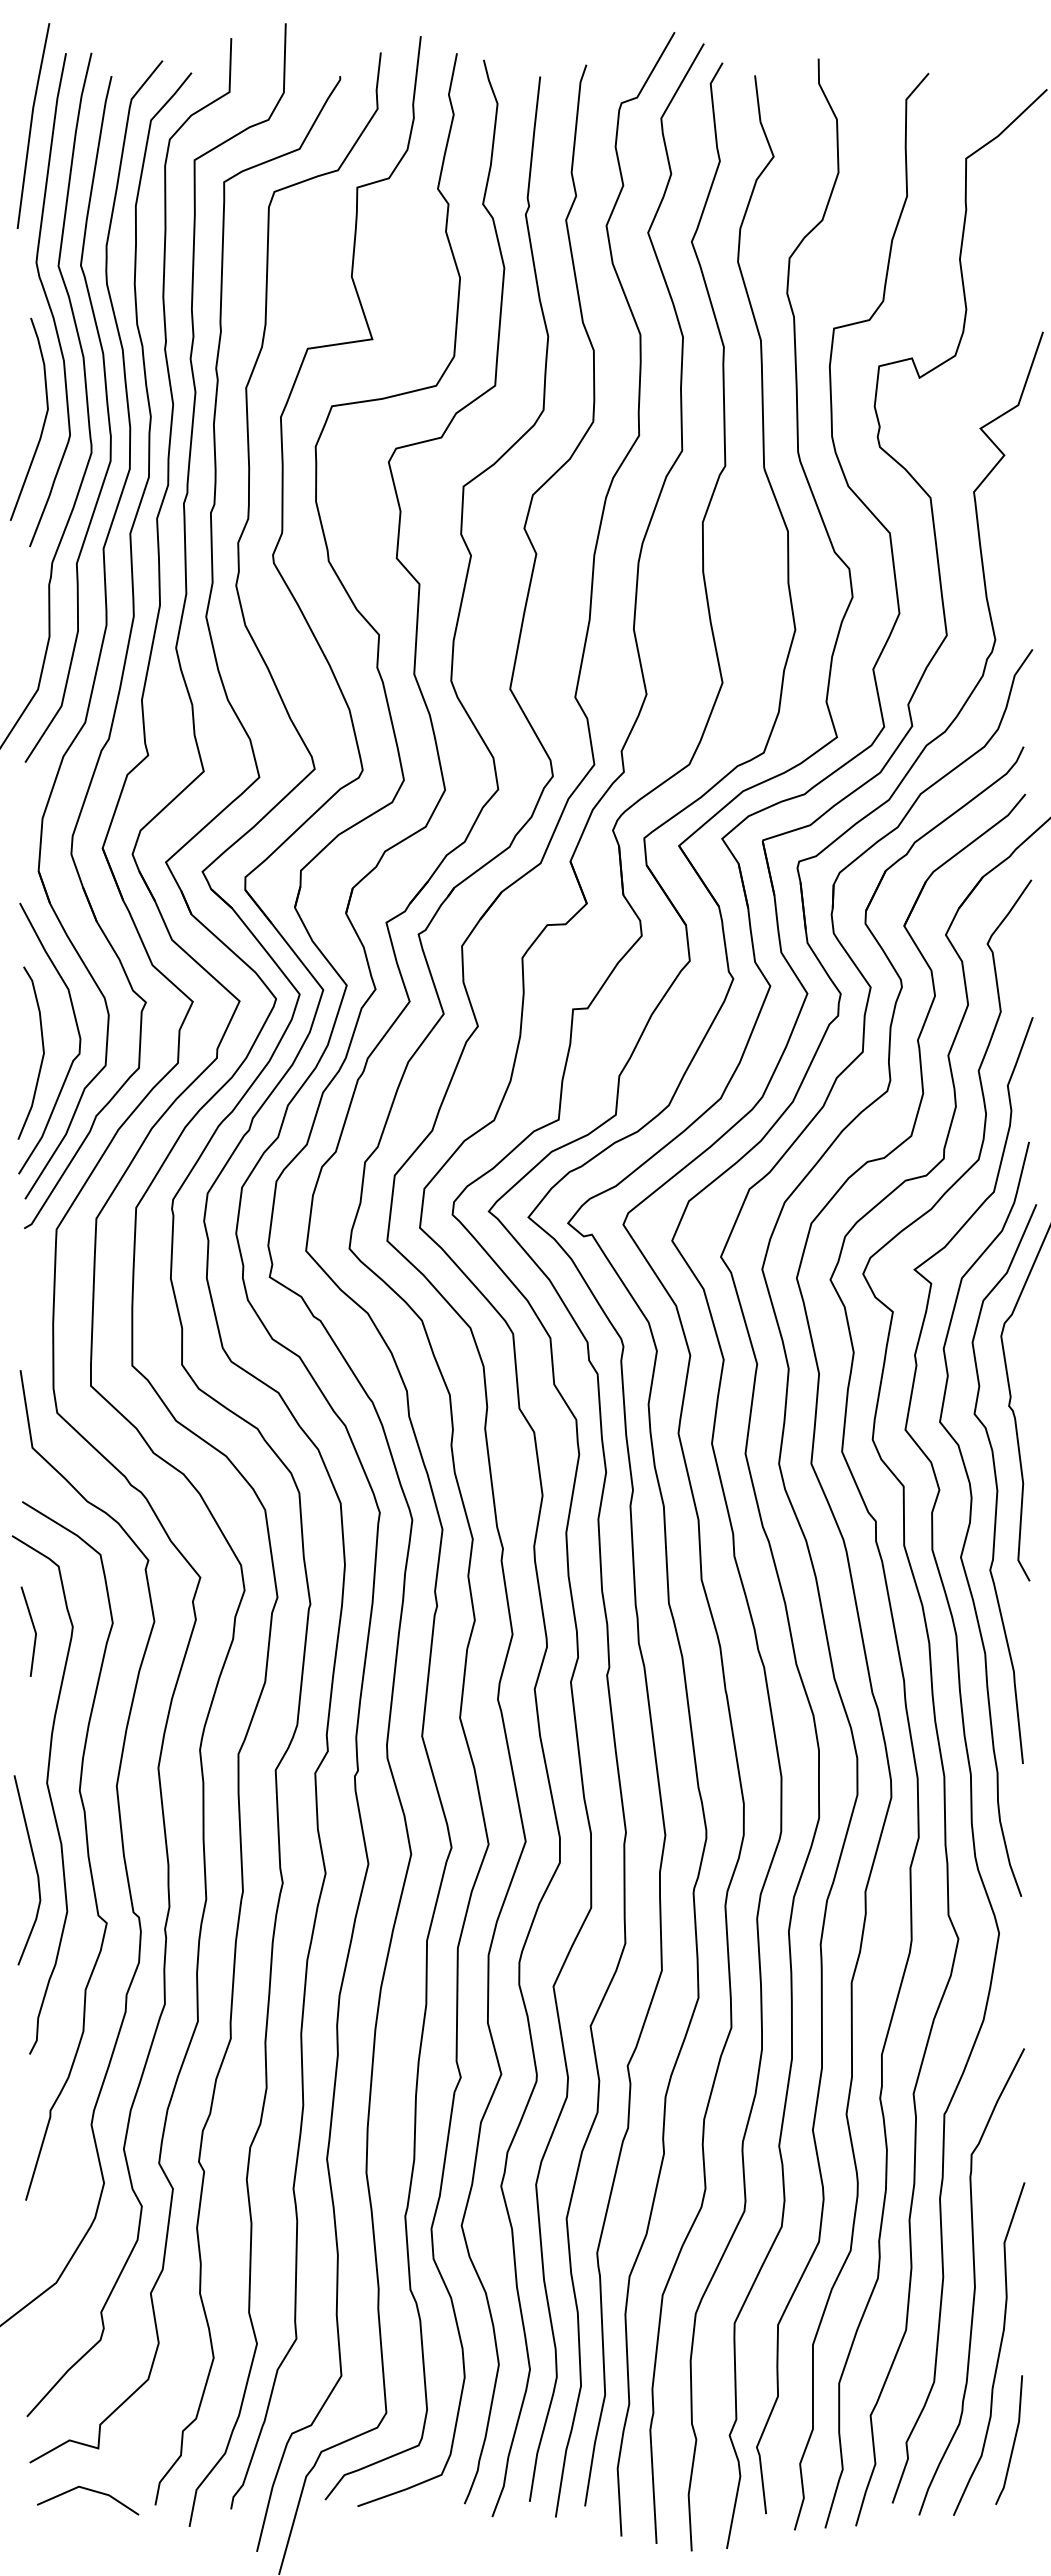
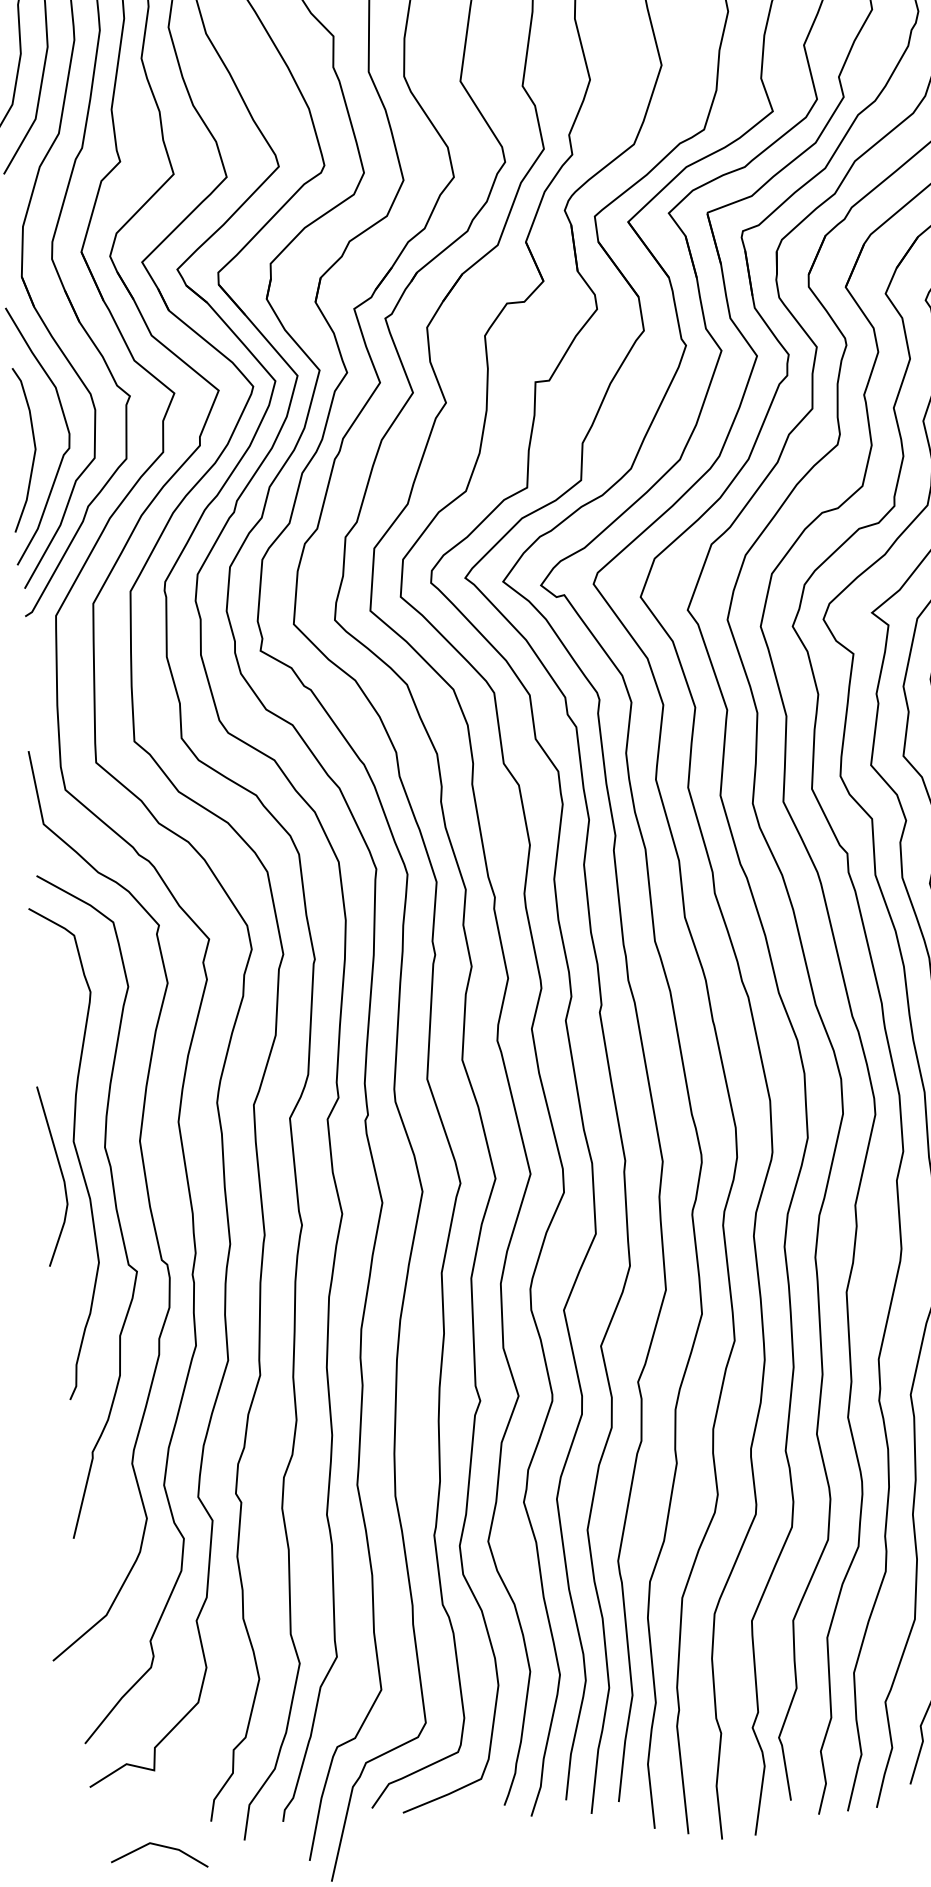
line: (33, 1629) -> (53, 996), removed
line: (35, 1870) -> (61, 1175), moved
line: (91, 2491) -> (162, 1847), moved

